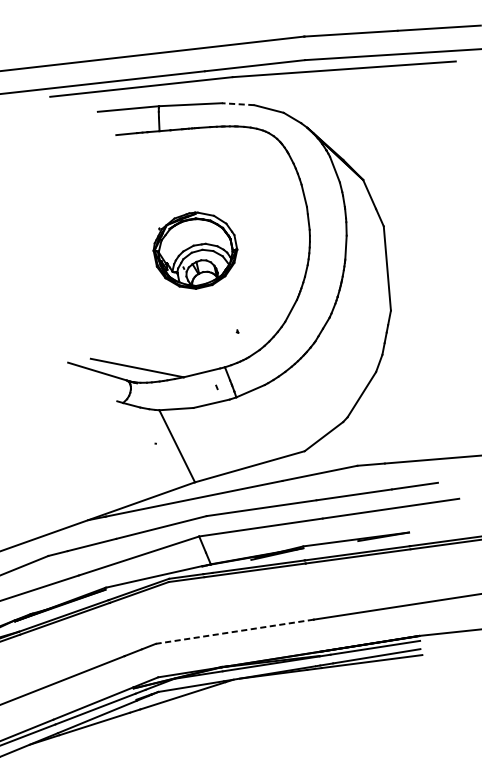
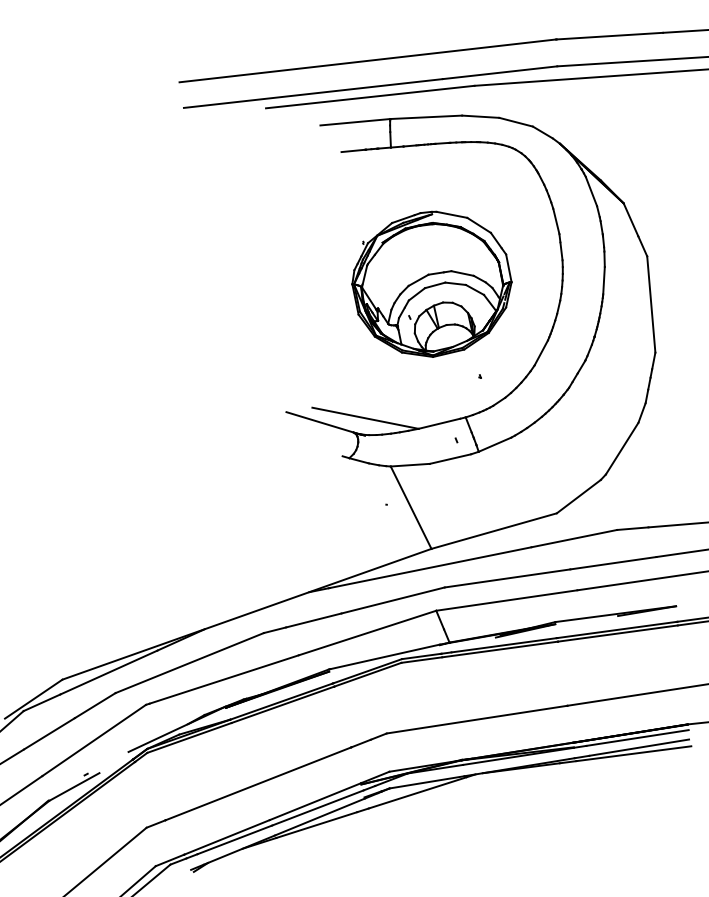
line: (237, 103) -> (480, 116), dashed -> solid
part: (195, 250) -> (431, 283), size x1.67
line: (234, 631) -> (476, 719), dashed -> solid

